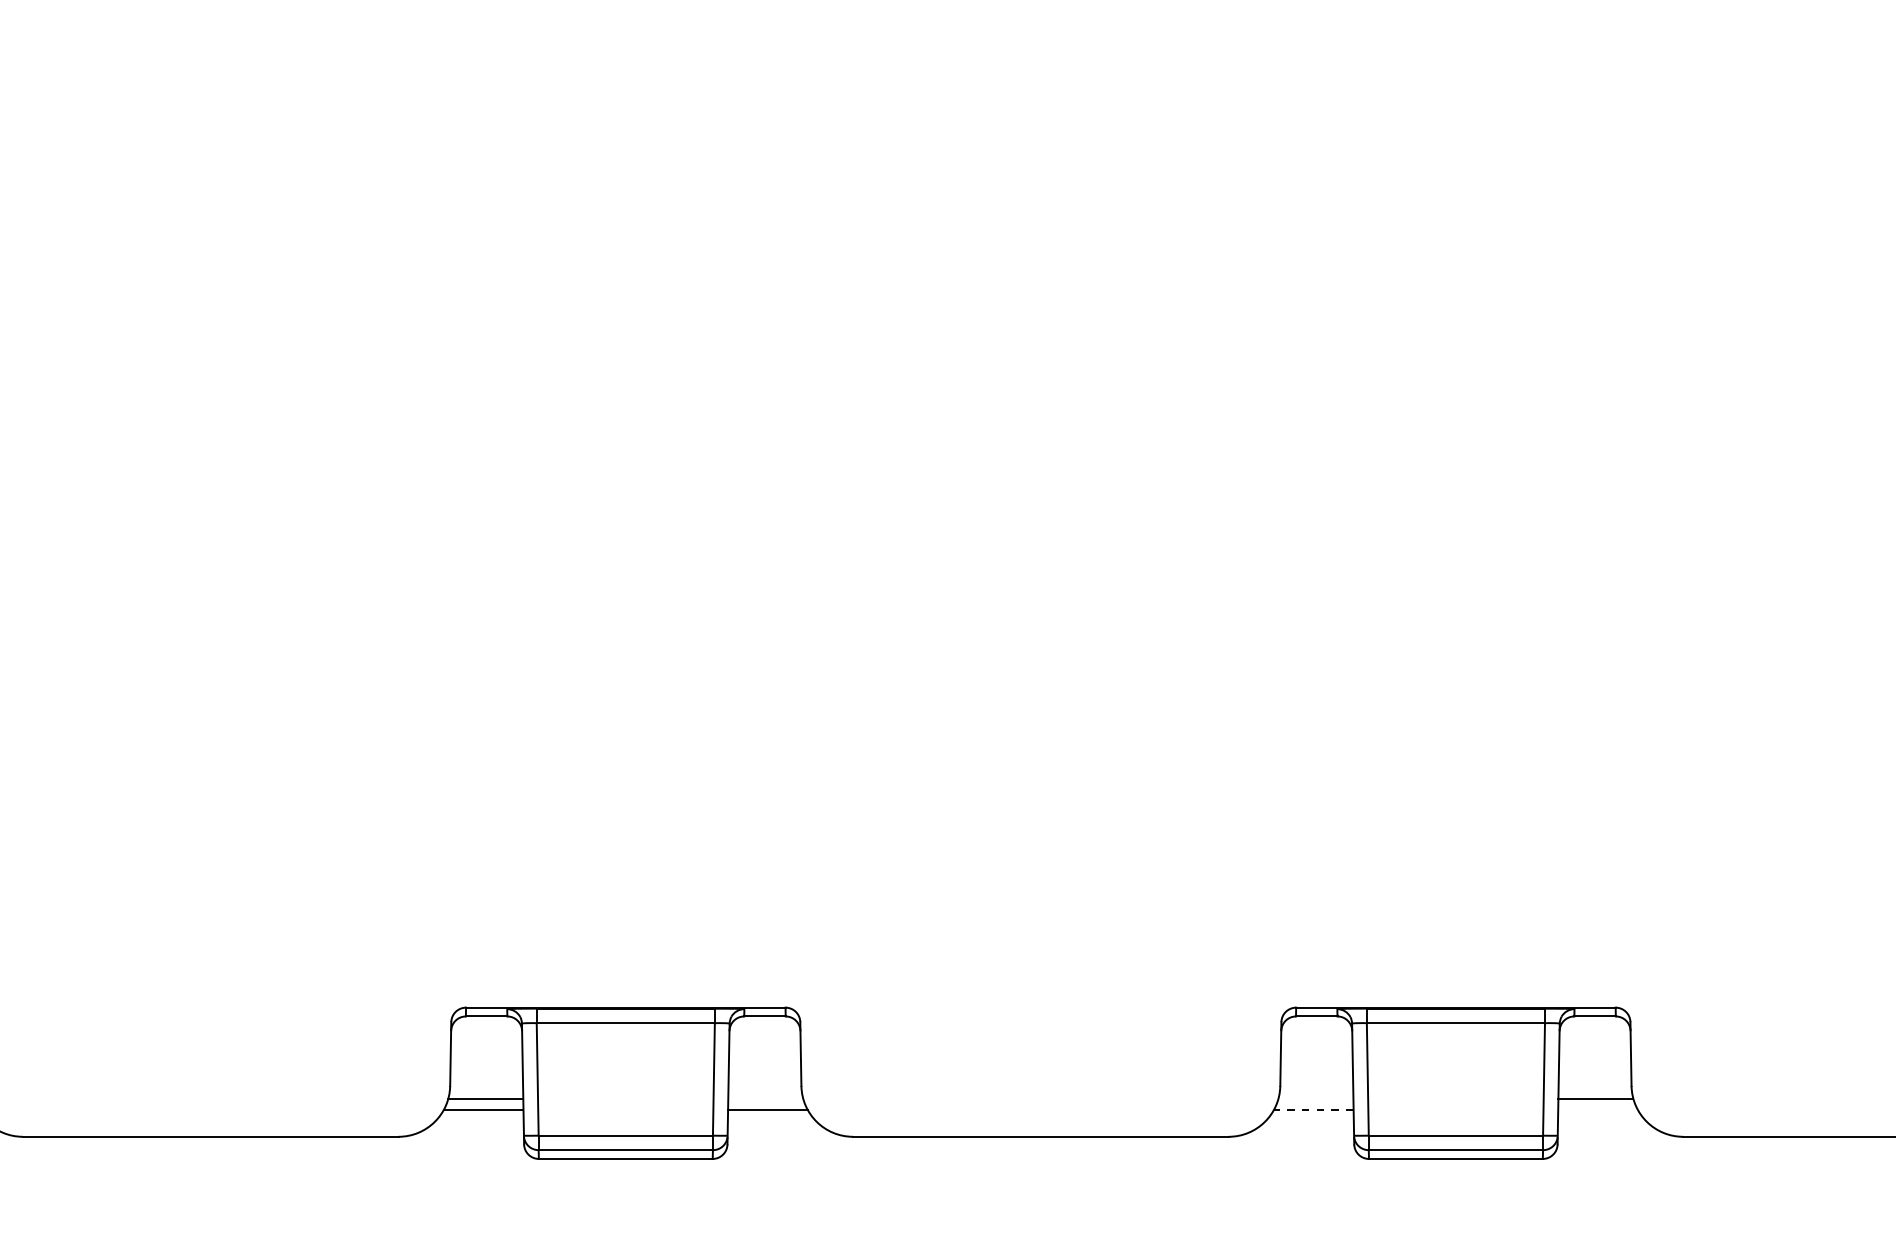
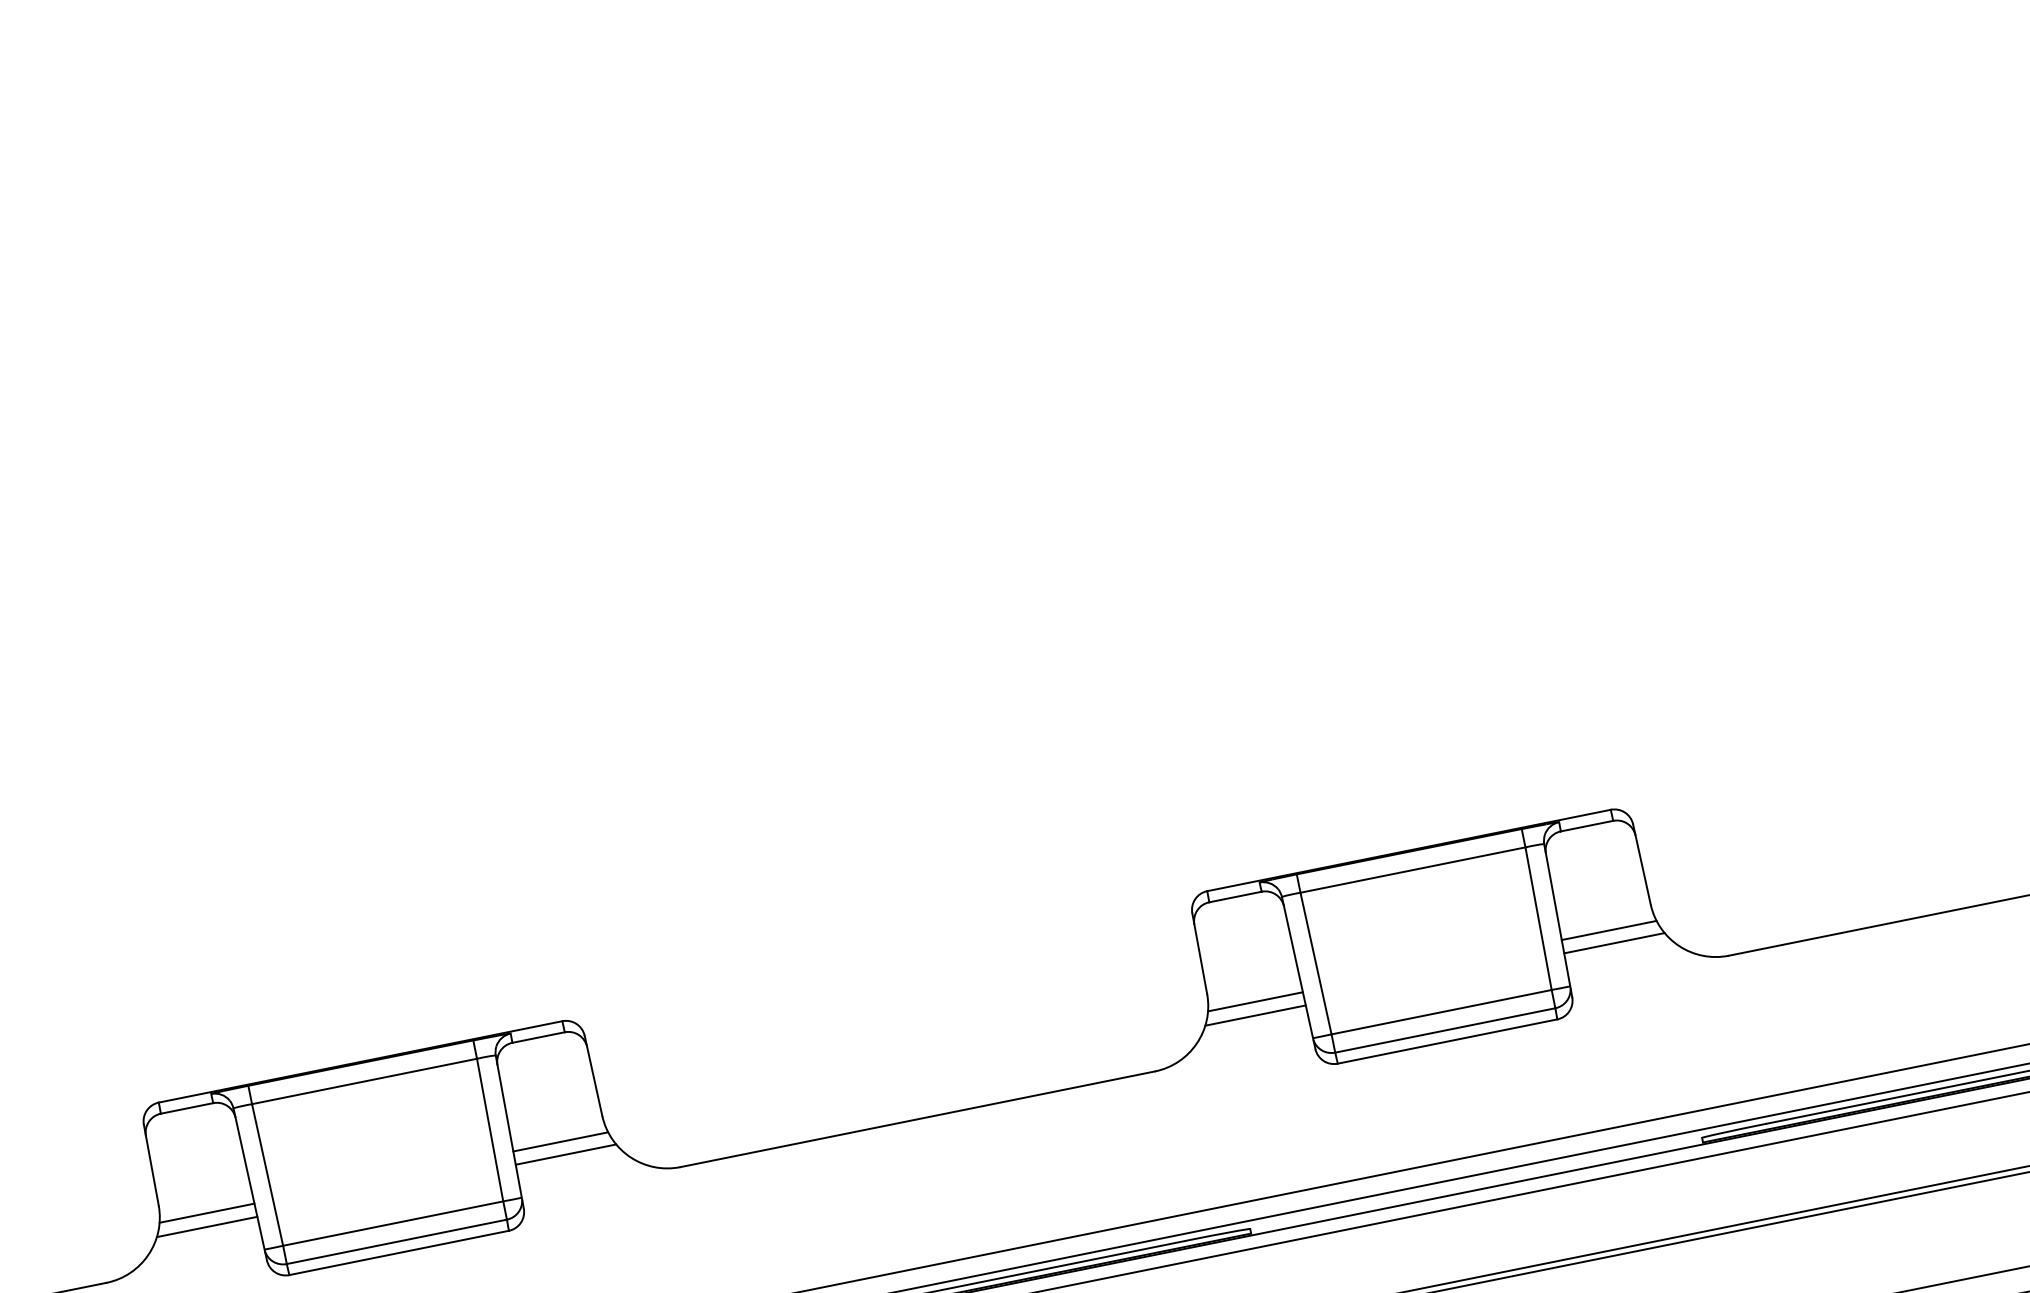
line: (765, 1099) -> (560, 1142), added
line: (1315, 1099) -> (1255, 1002), added
line: (1313, 1109) -> (1255, 1015), dashed -> solid
line: (1597, 1109) -> (1613, 943), added

